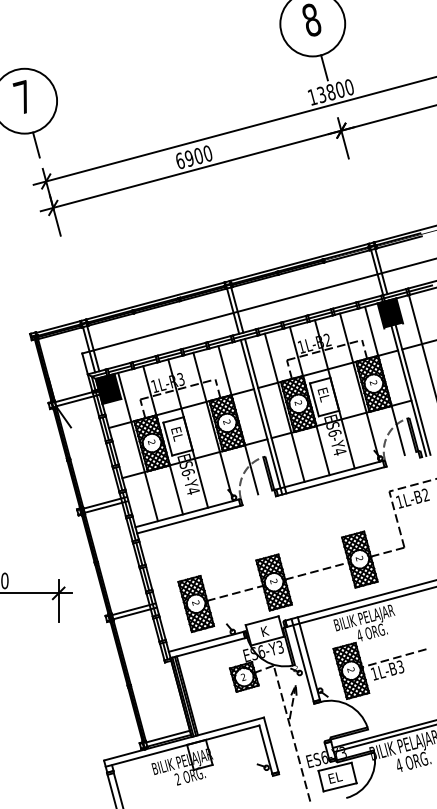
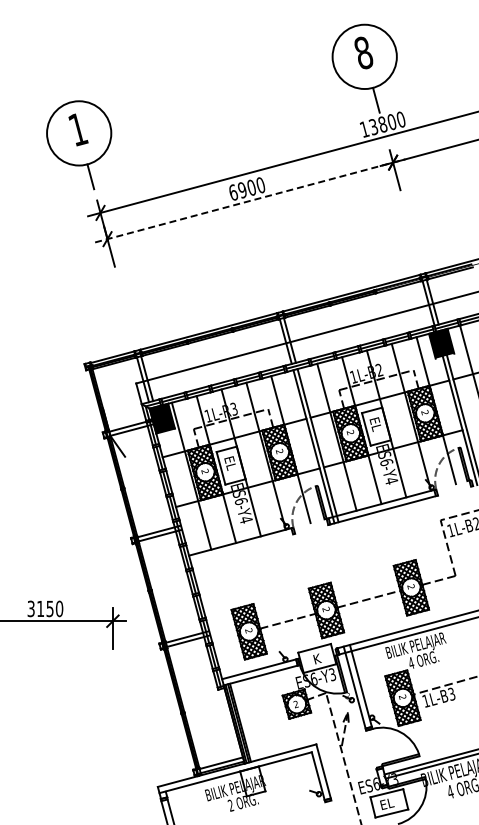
text: (22, 97) -> (77, 129), 7 -> 1
line: (197, 168) -> (250, 200), solid -> dashed
line: (189, 518) -> (242, 547), removed

